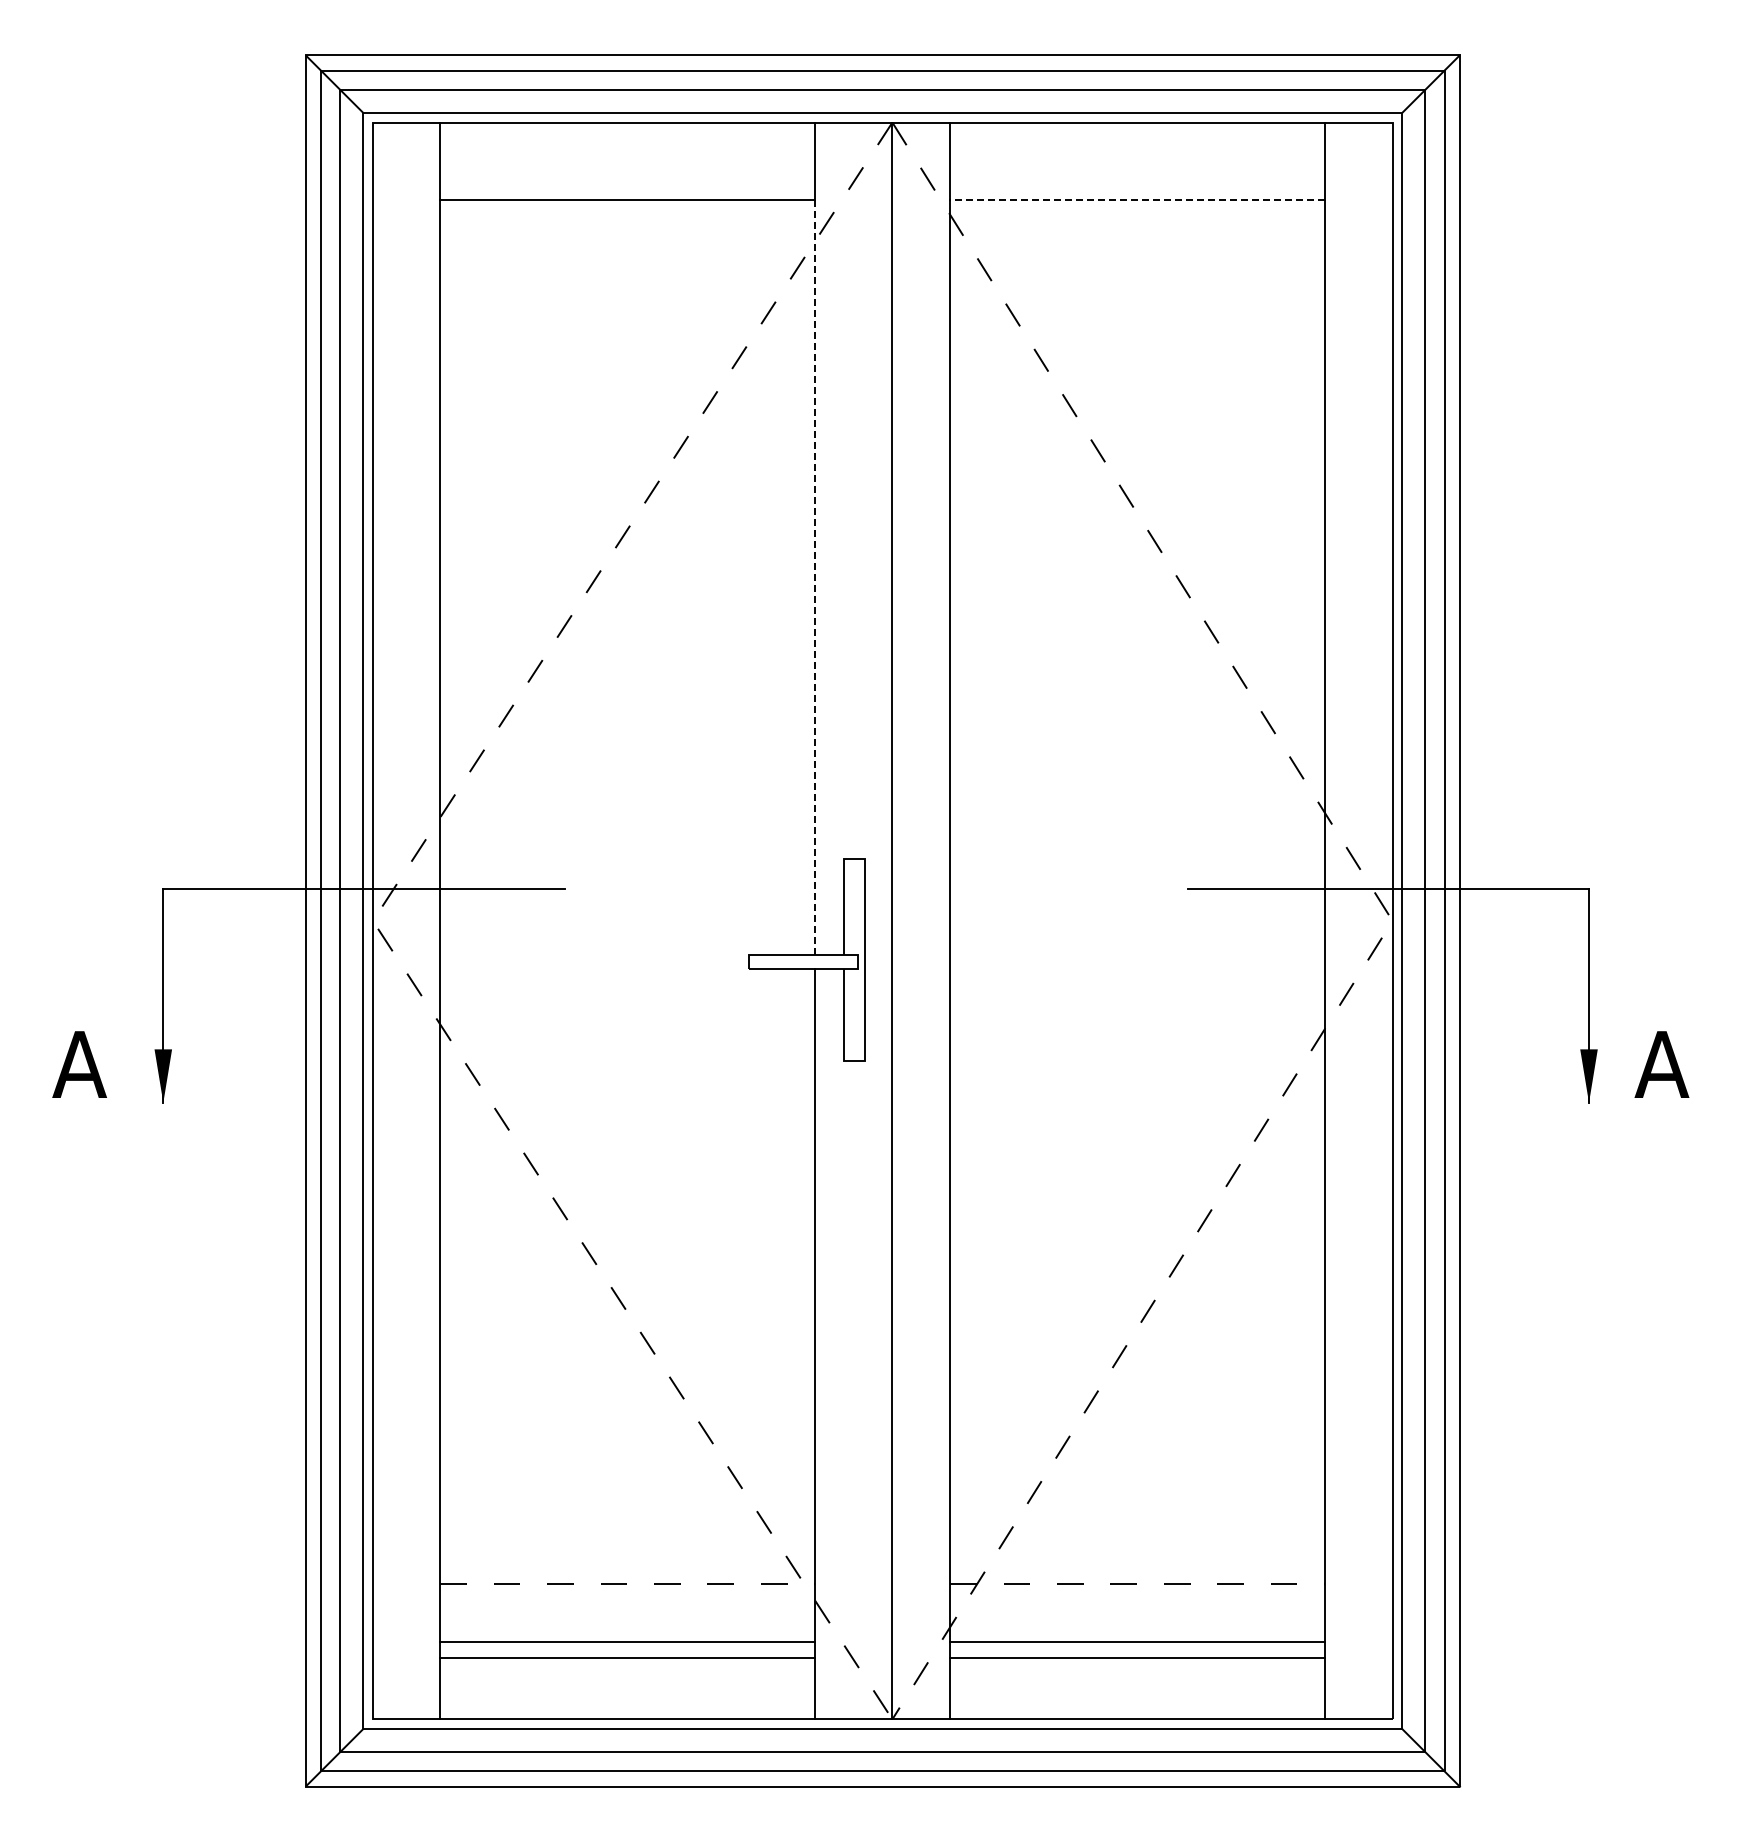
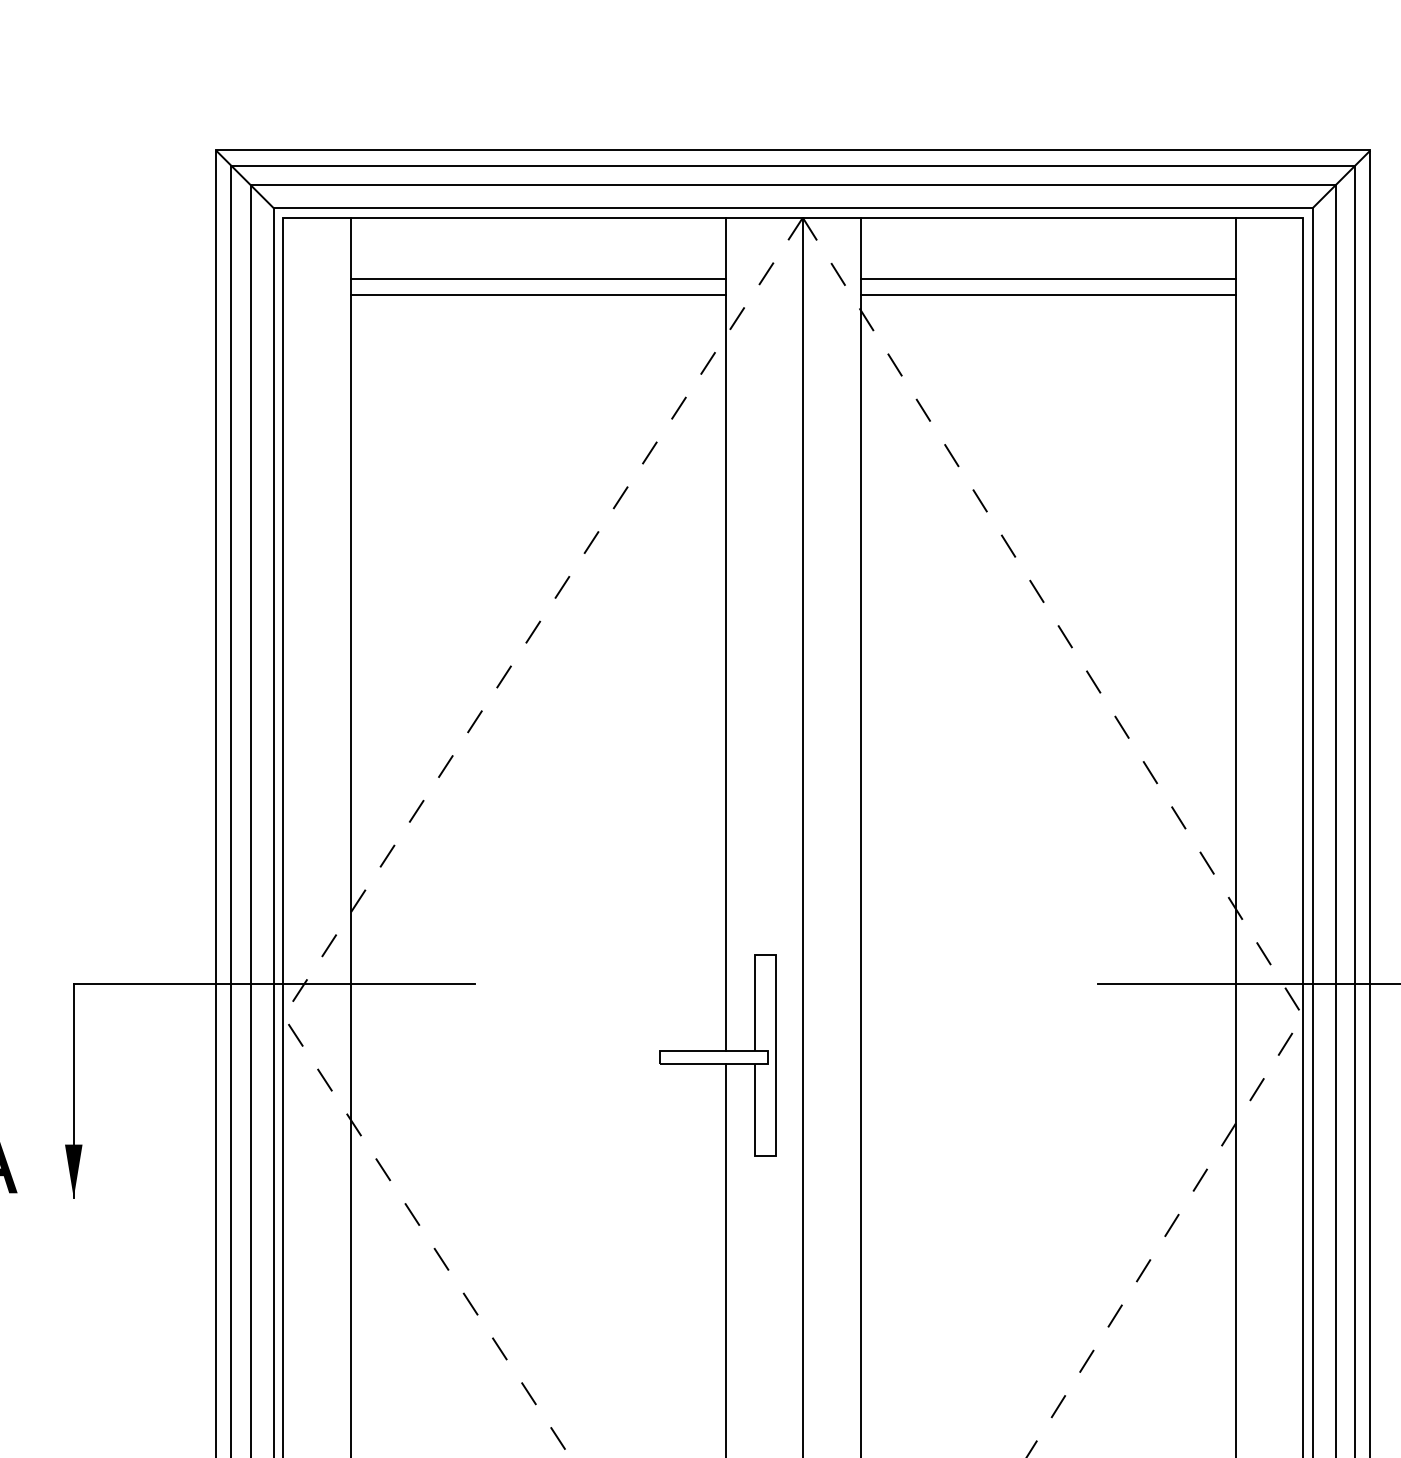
line: (627, 184) -> (537, 279), added
line: (1137, 184) -> (1047, 279), added
line: (1137, 199) -> (1047, 294), dashed -> solid
line: (815, 577) -> (725, 672), dashed -> solid

